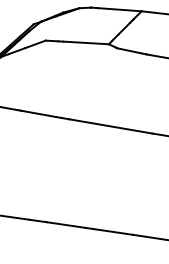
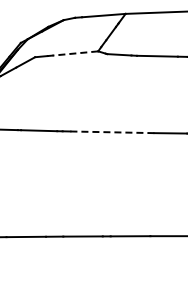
line: (86, 42) -> (75, 53), solid -> dashed
line: (110, 126) -> (112, 132), solid -> dashed

